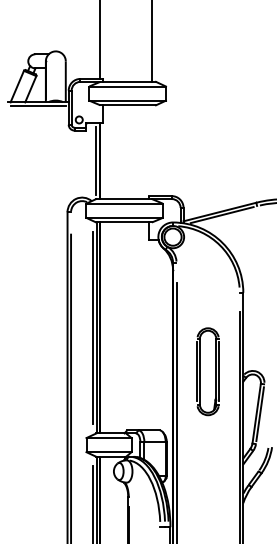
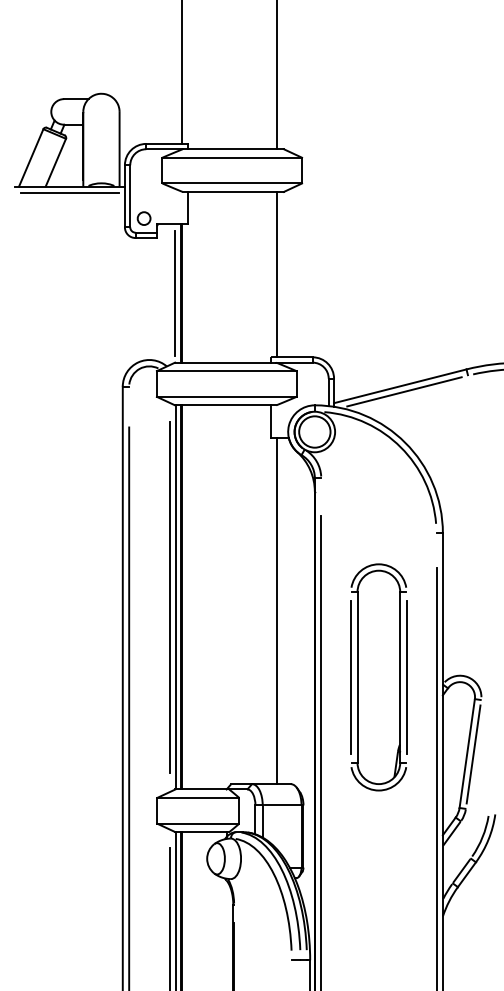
line: (152, 150) -> (277, 274), added
line: (152, 335) -> (277, 611), added
part: (207, 371) -> (377, 676), size x1.43

